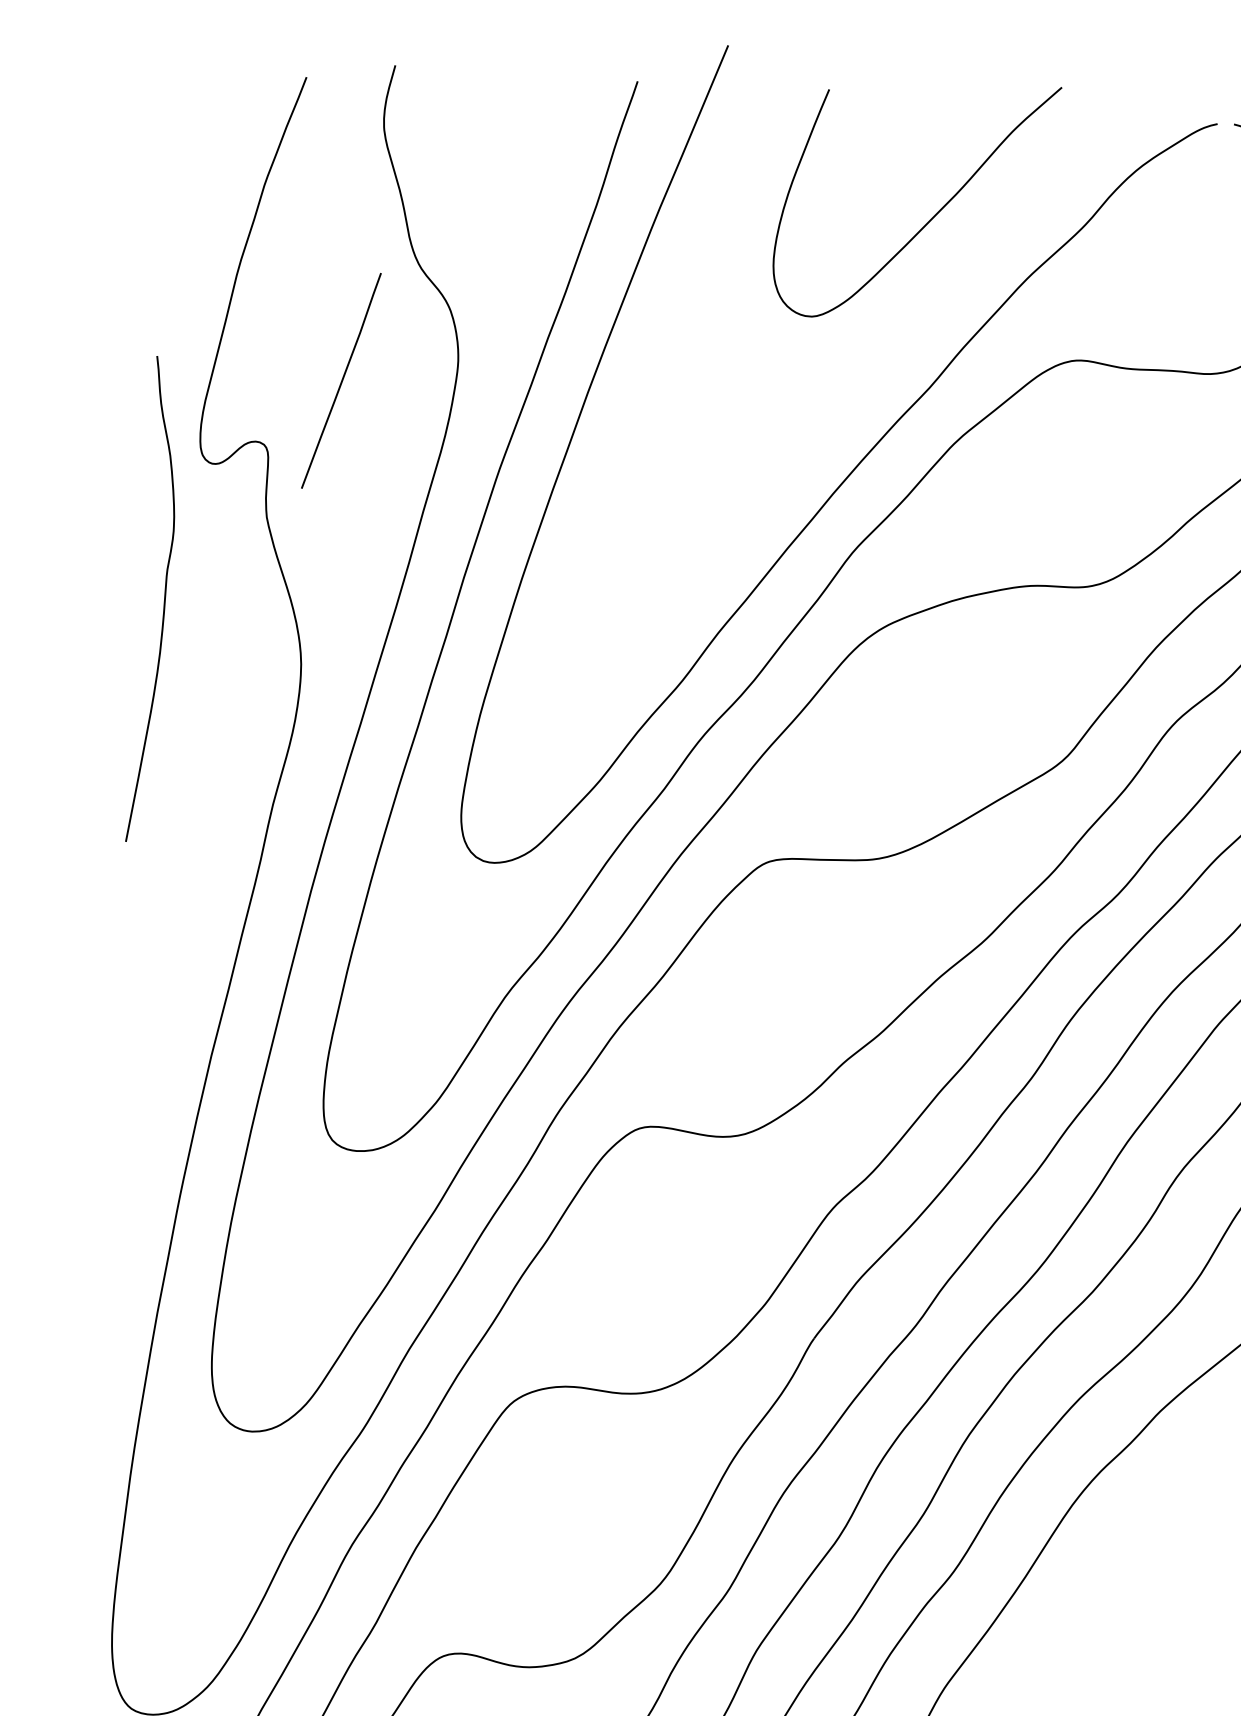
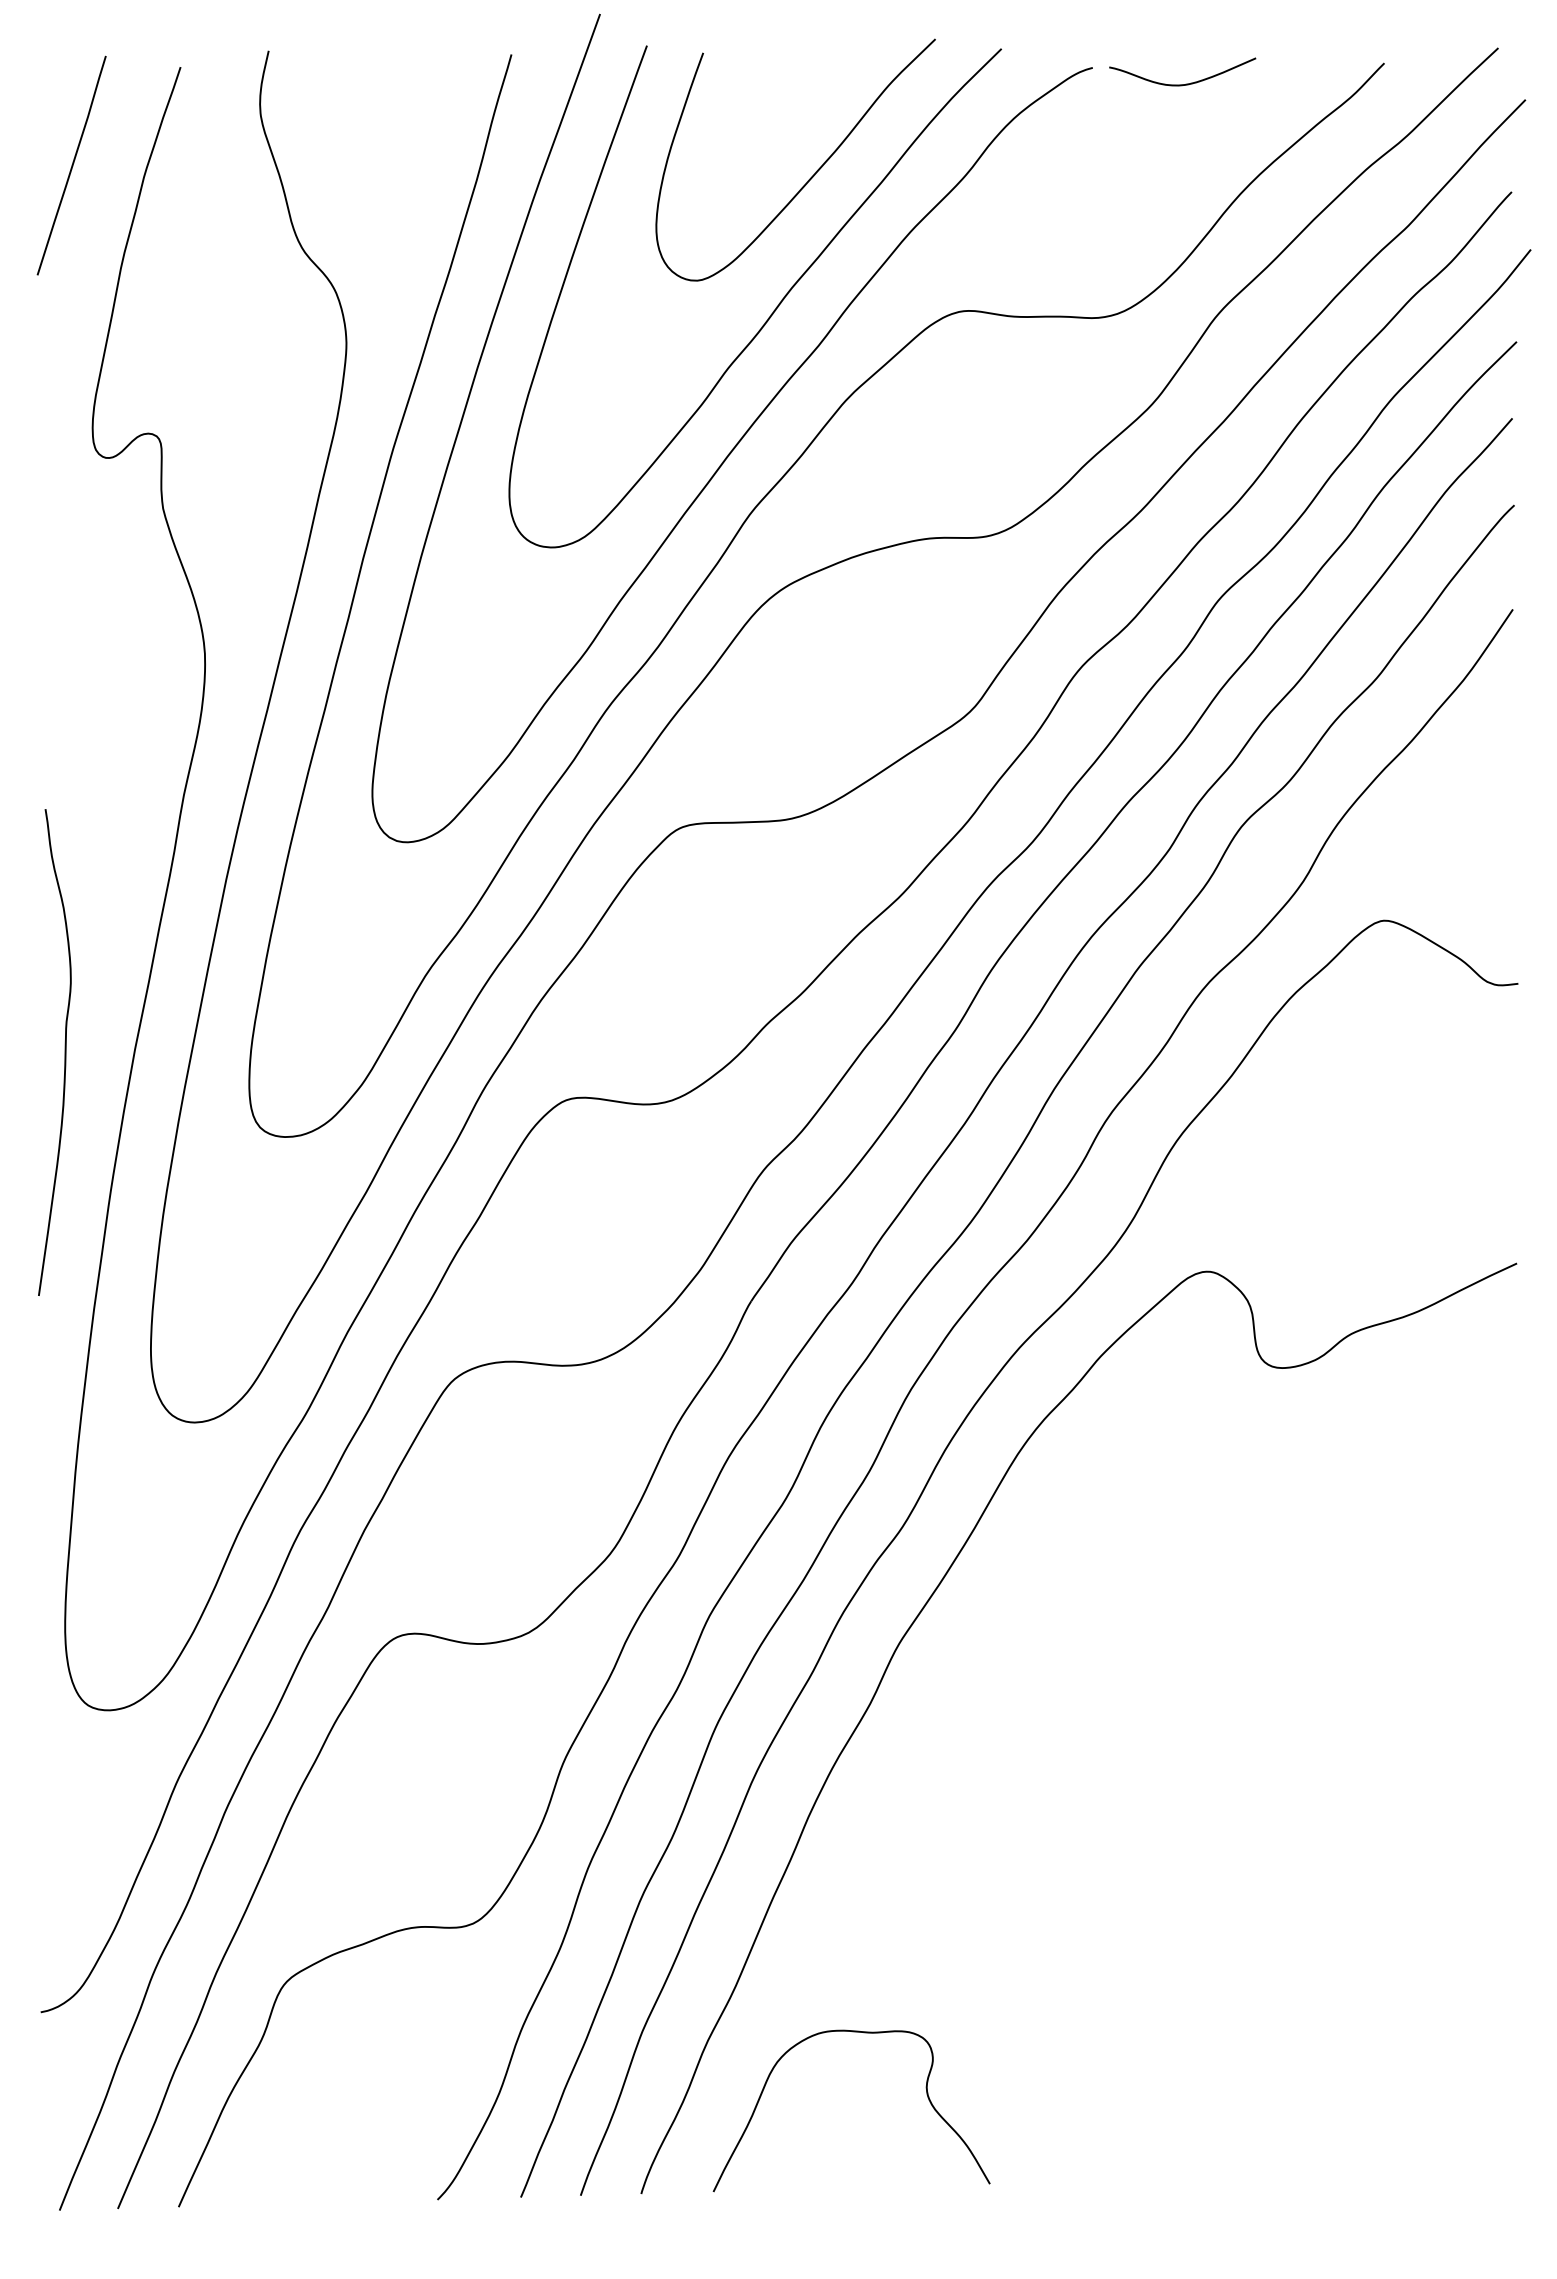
curve: (886, 350) -> (773, 310), added
curve: (341, 380) -> (71, 165), moved
curve: (163, 600) -> (64, 1052), moved

